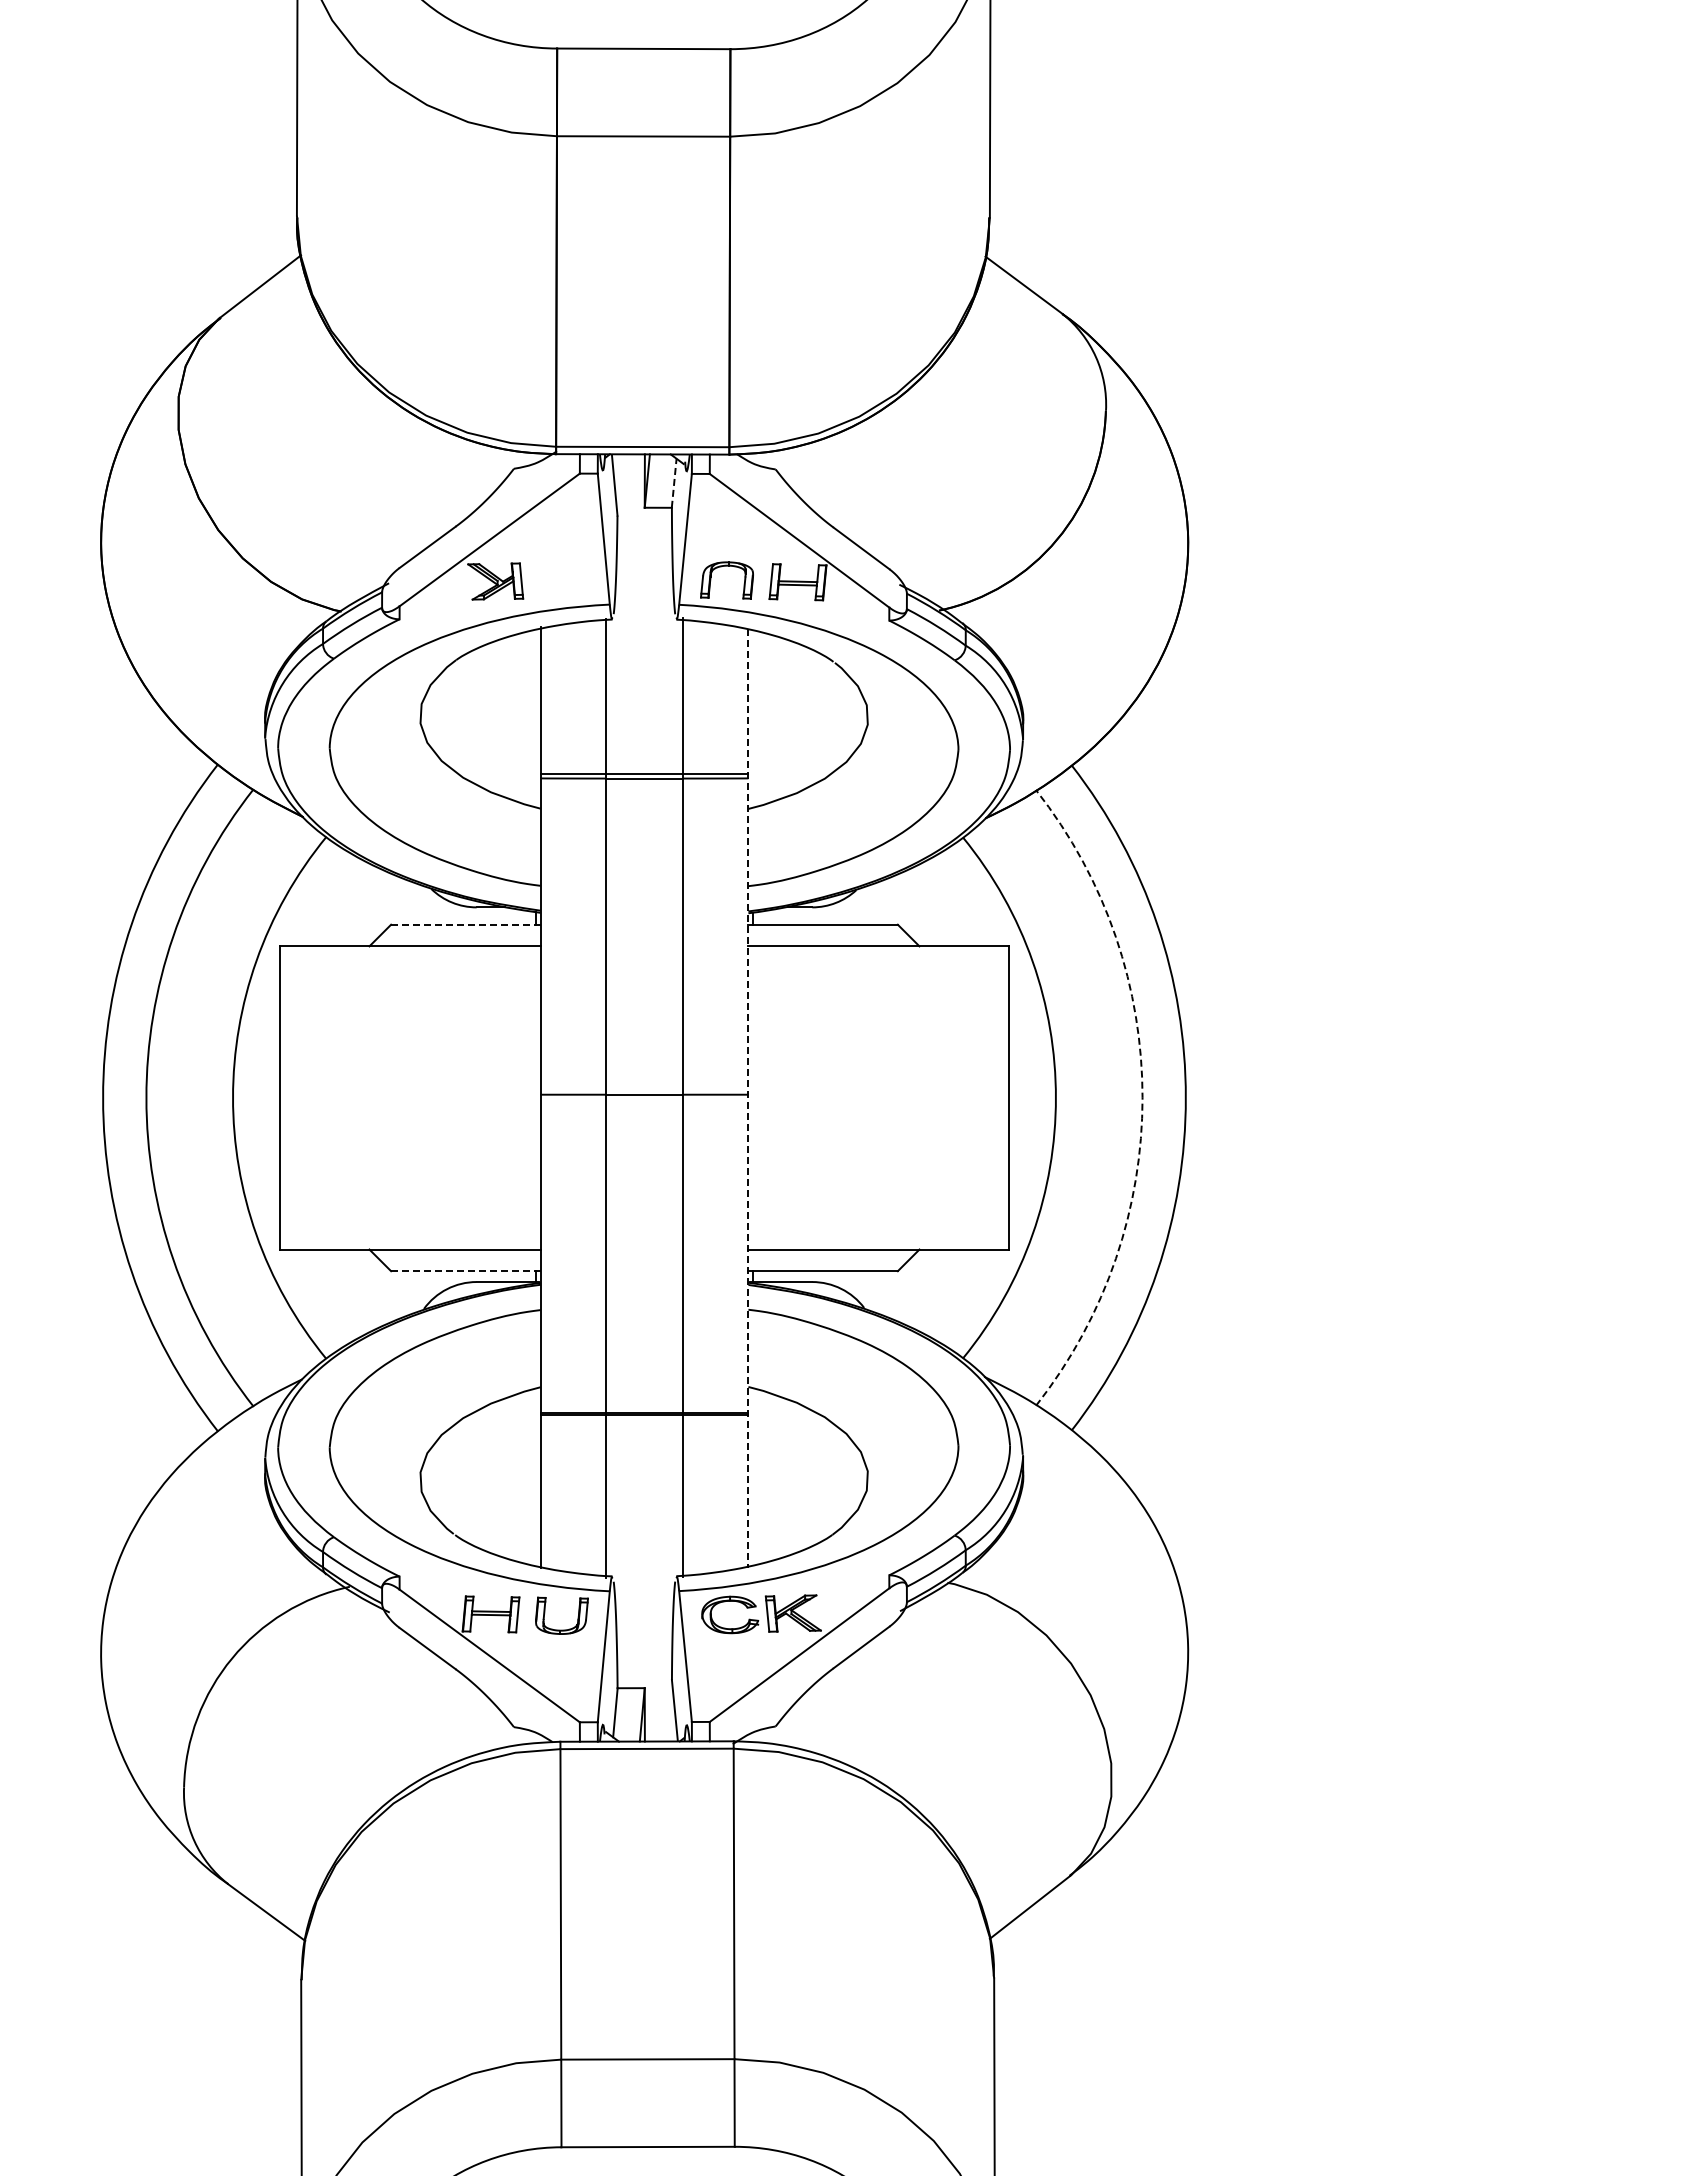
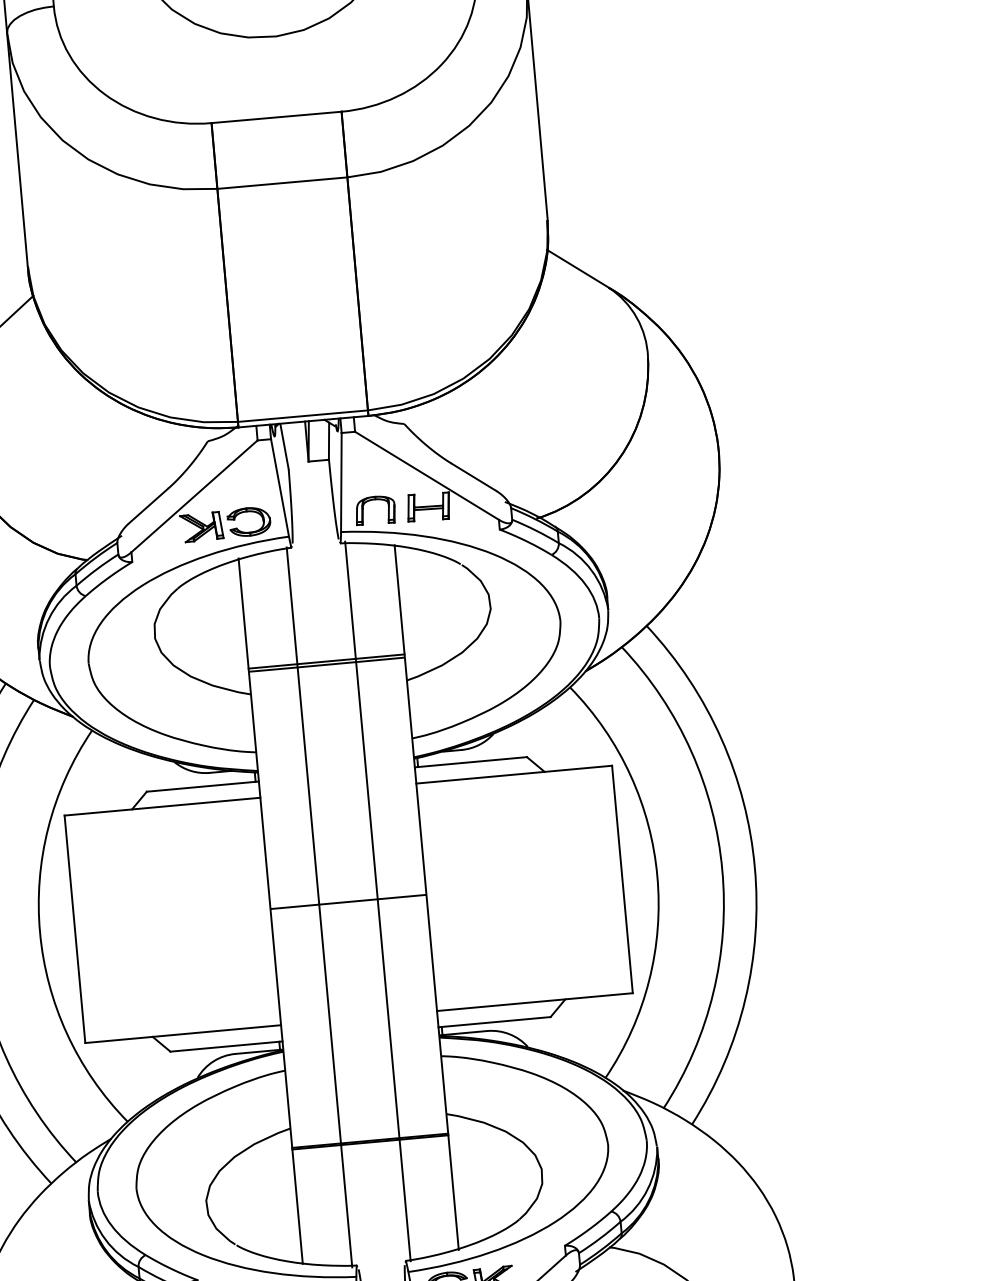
line: (674, 483) -> (329, 441), dashed -> solid
part: (558, 567) -> (247, 512), added
line: (465, 924) -> (202, 786), dashed -> solid
arc: (1142, 1097) -> (722, 870), dashed -> solid
line: (748, 1098) -> (426, 897), dashed -> solid
line: (465, 1271) -> (226, 1046), dashed -> solid

